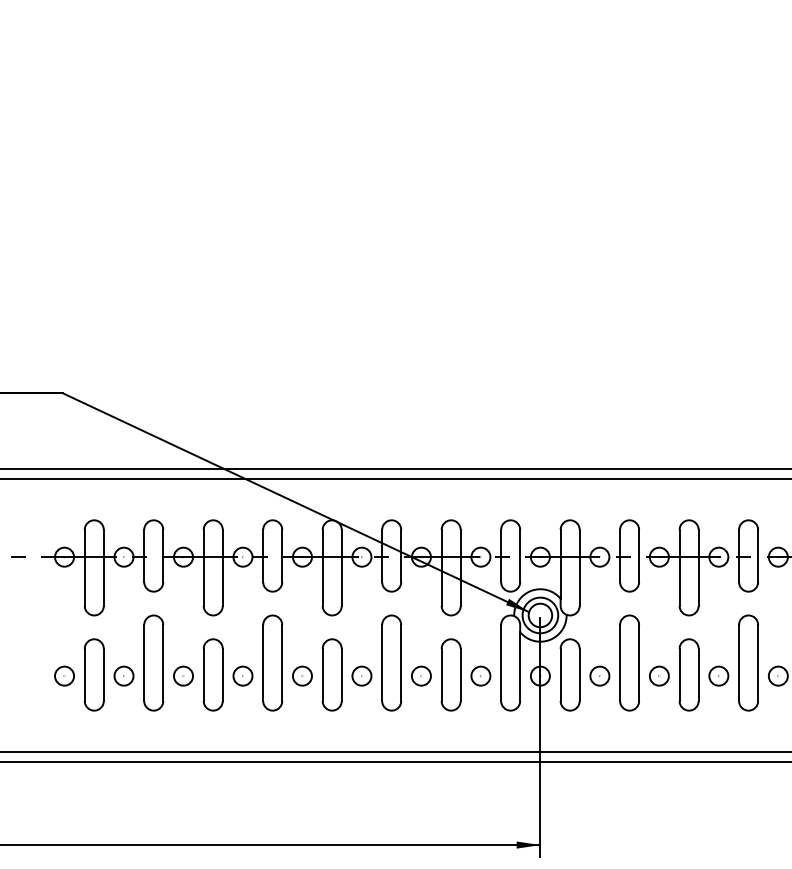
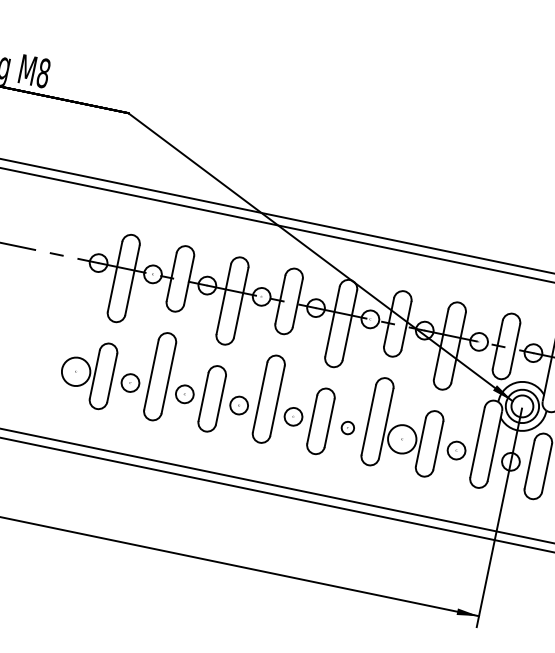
circle: (64, 675) -> (76, 371), size x1.6
part: (361, 675) -> (347, 427), size x0.7
circle: (420, 675) -> (401, 438), size x1.6

